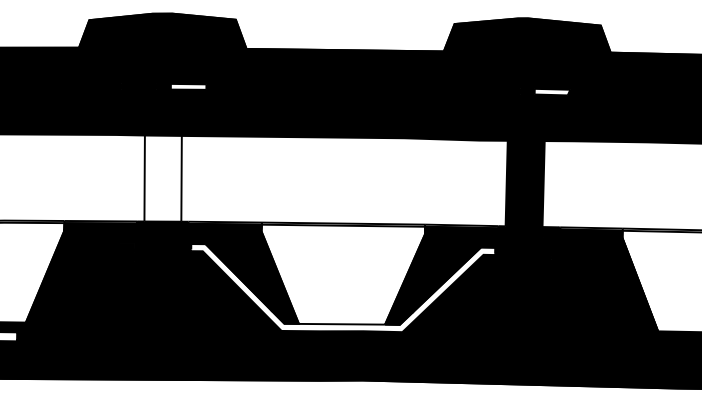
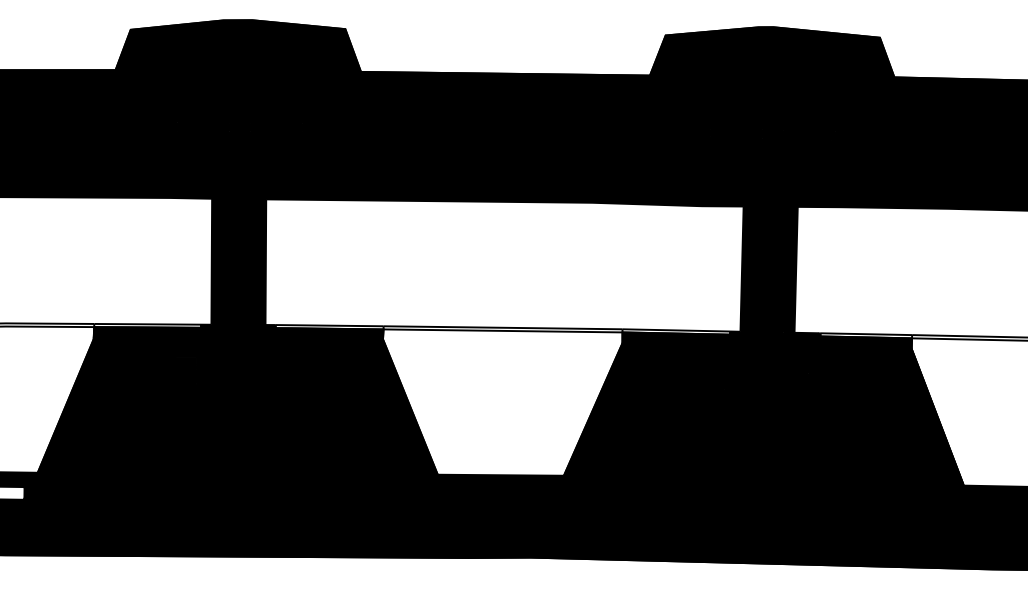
fill: (188, 86) -> (275, 126), added
fill: (552, 91) -> (809, 134), added
fill: (162, 178) -> (237, 261), added
fill: (343, 288) -> (503, 422), added

